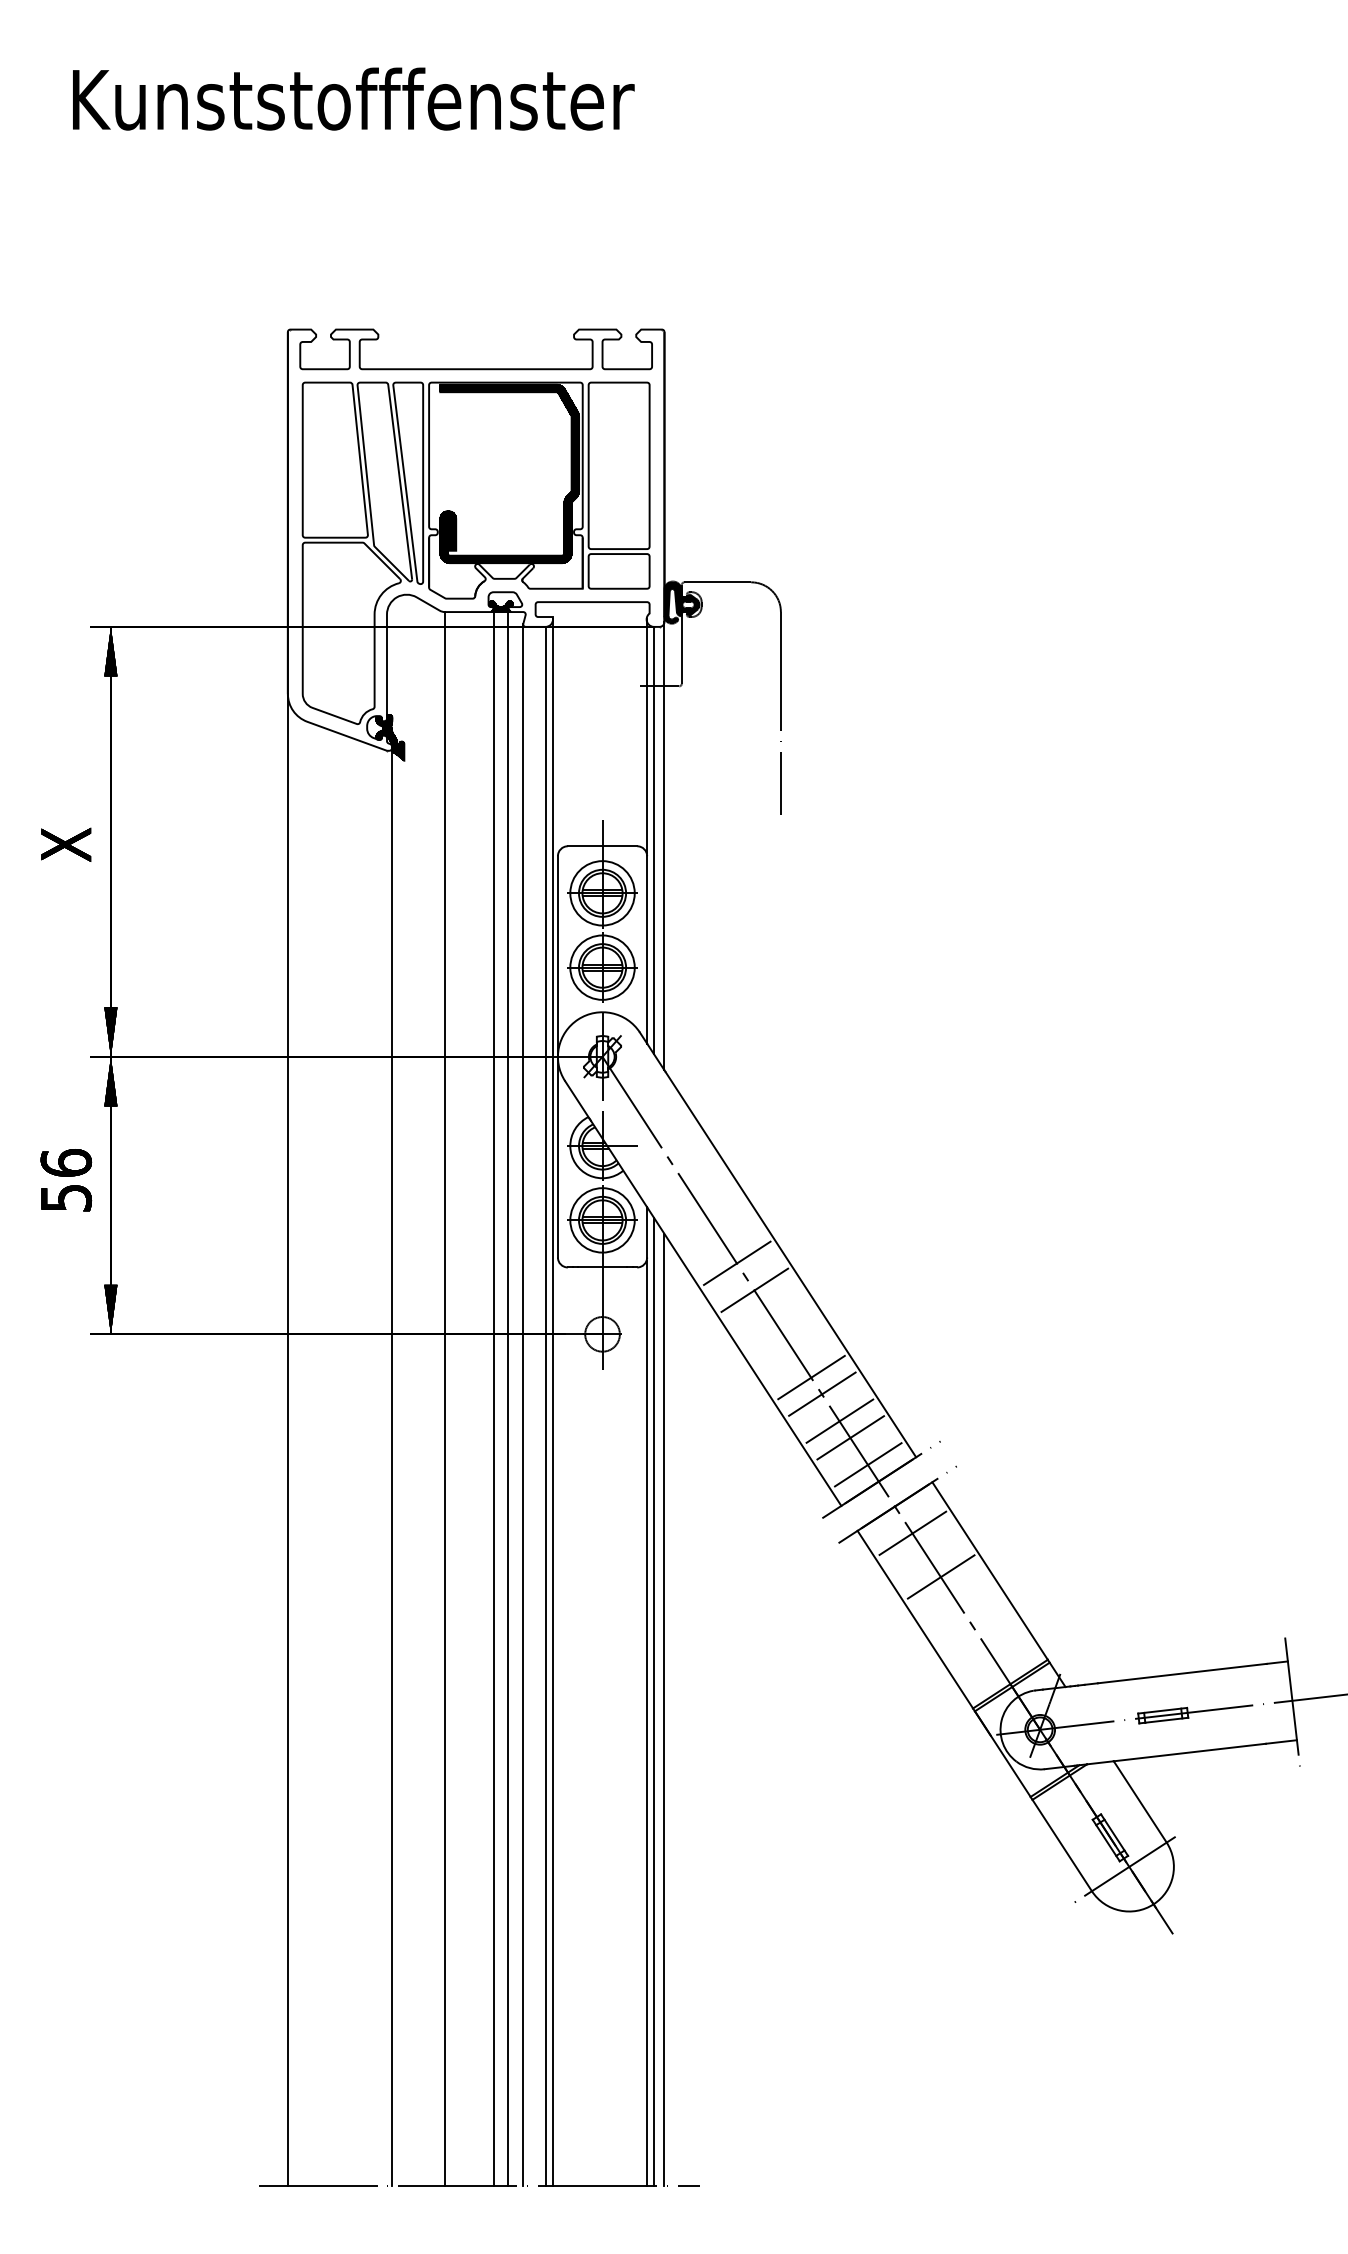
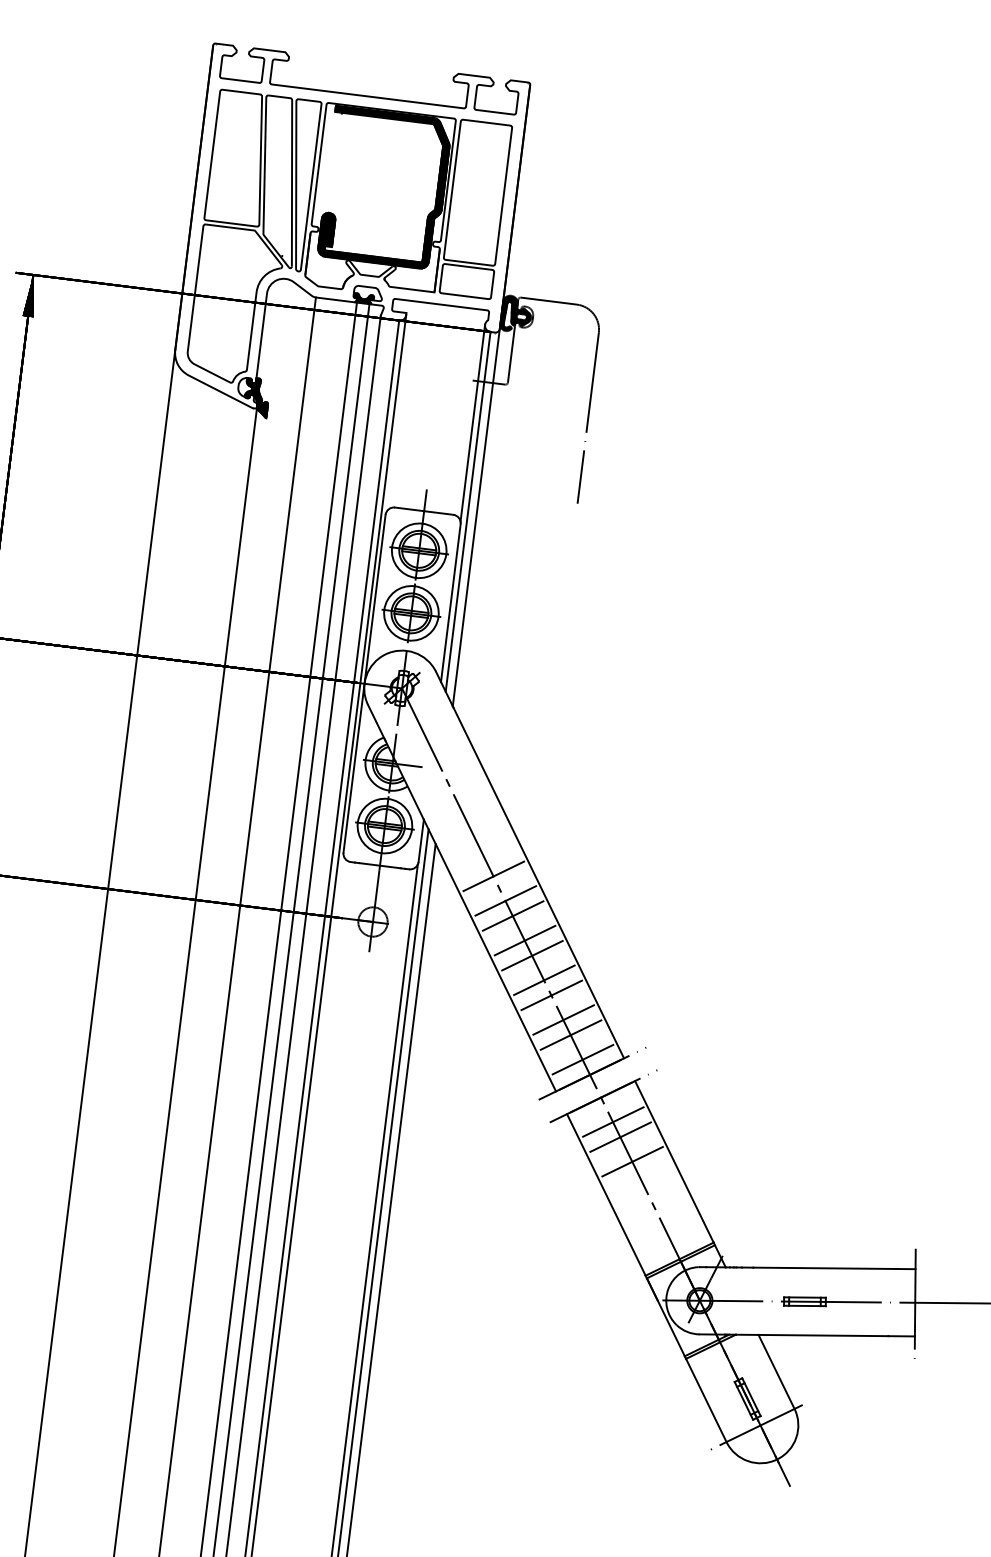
line: (765, 1306) -> (513, 915), added
line: (782, 1333) -> (524, 940), added
line: (793, 1350) -> (532, 955), added
line: (923, 1549) -> (620, 1136), added

